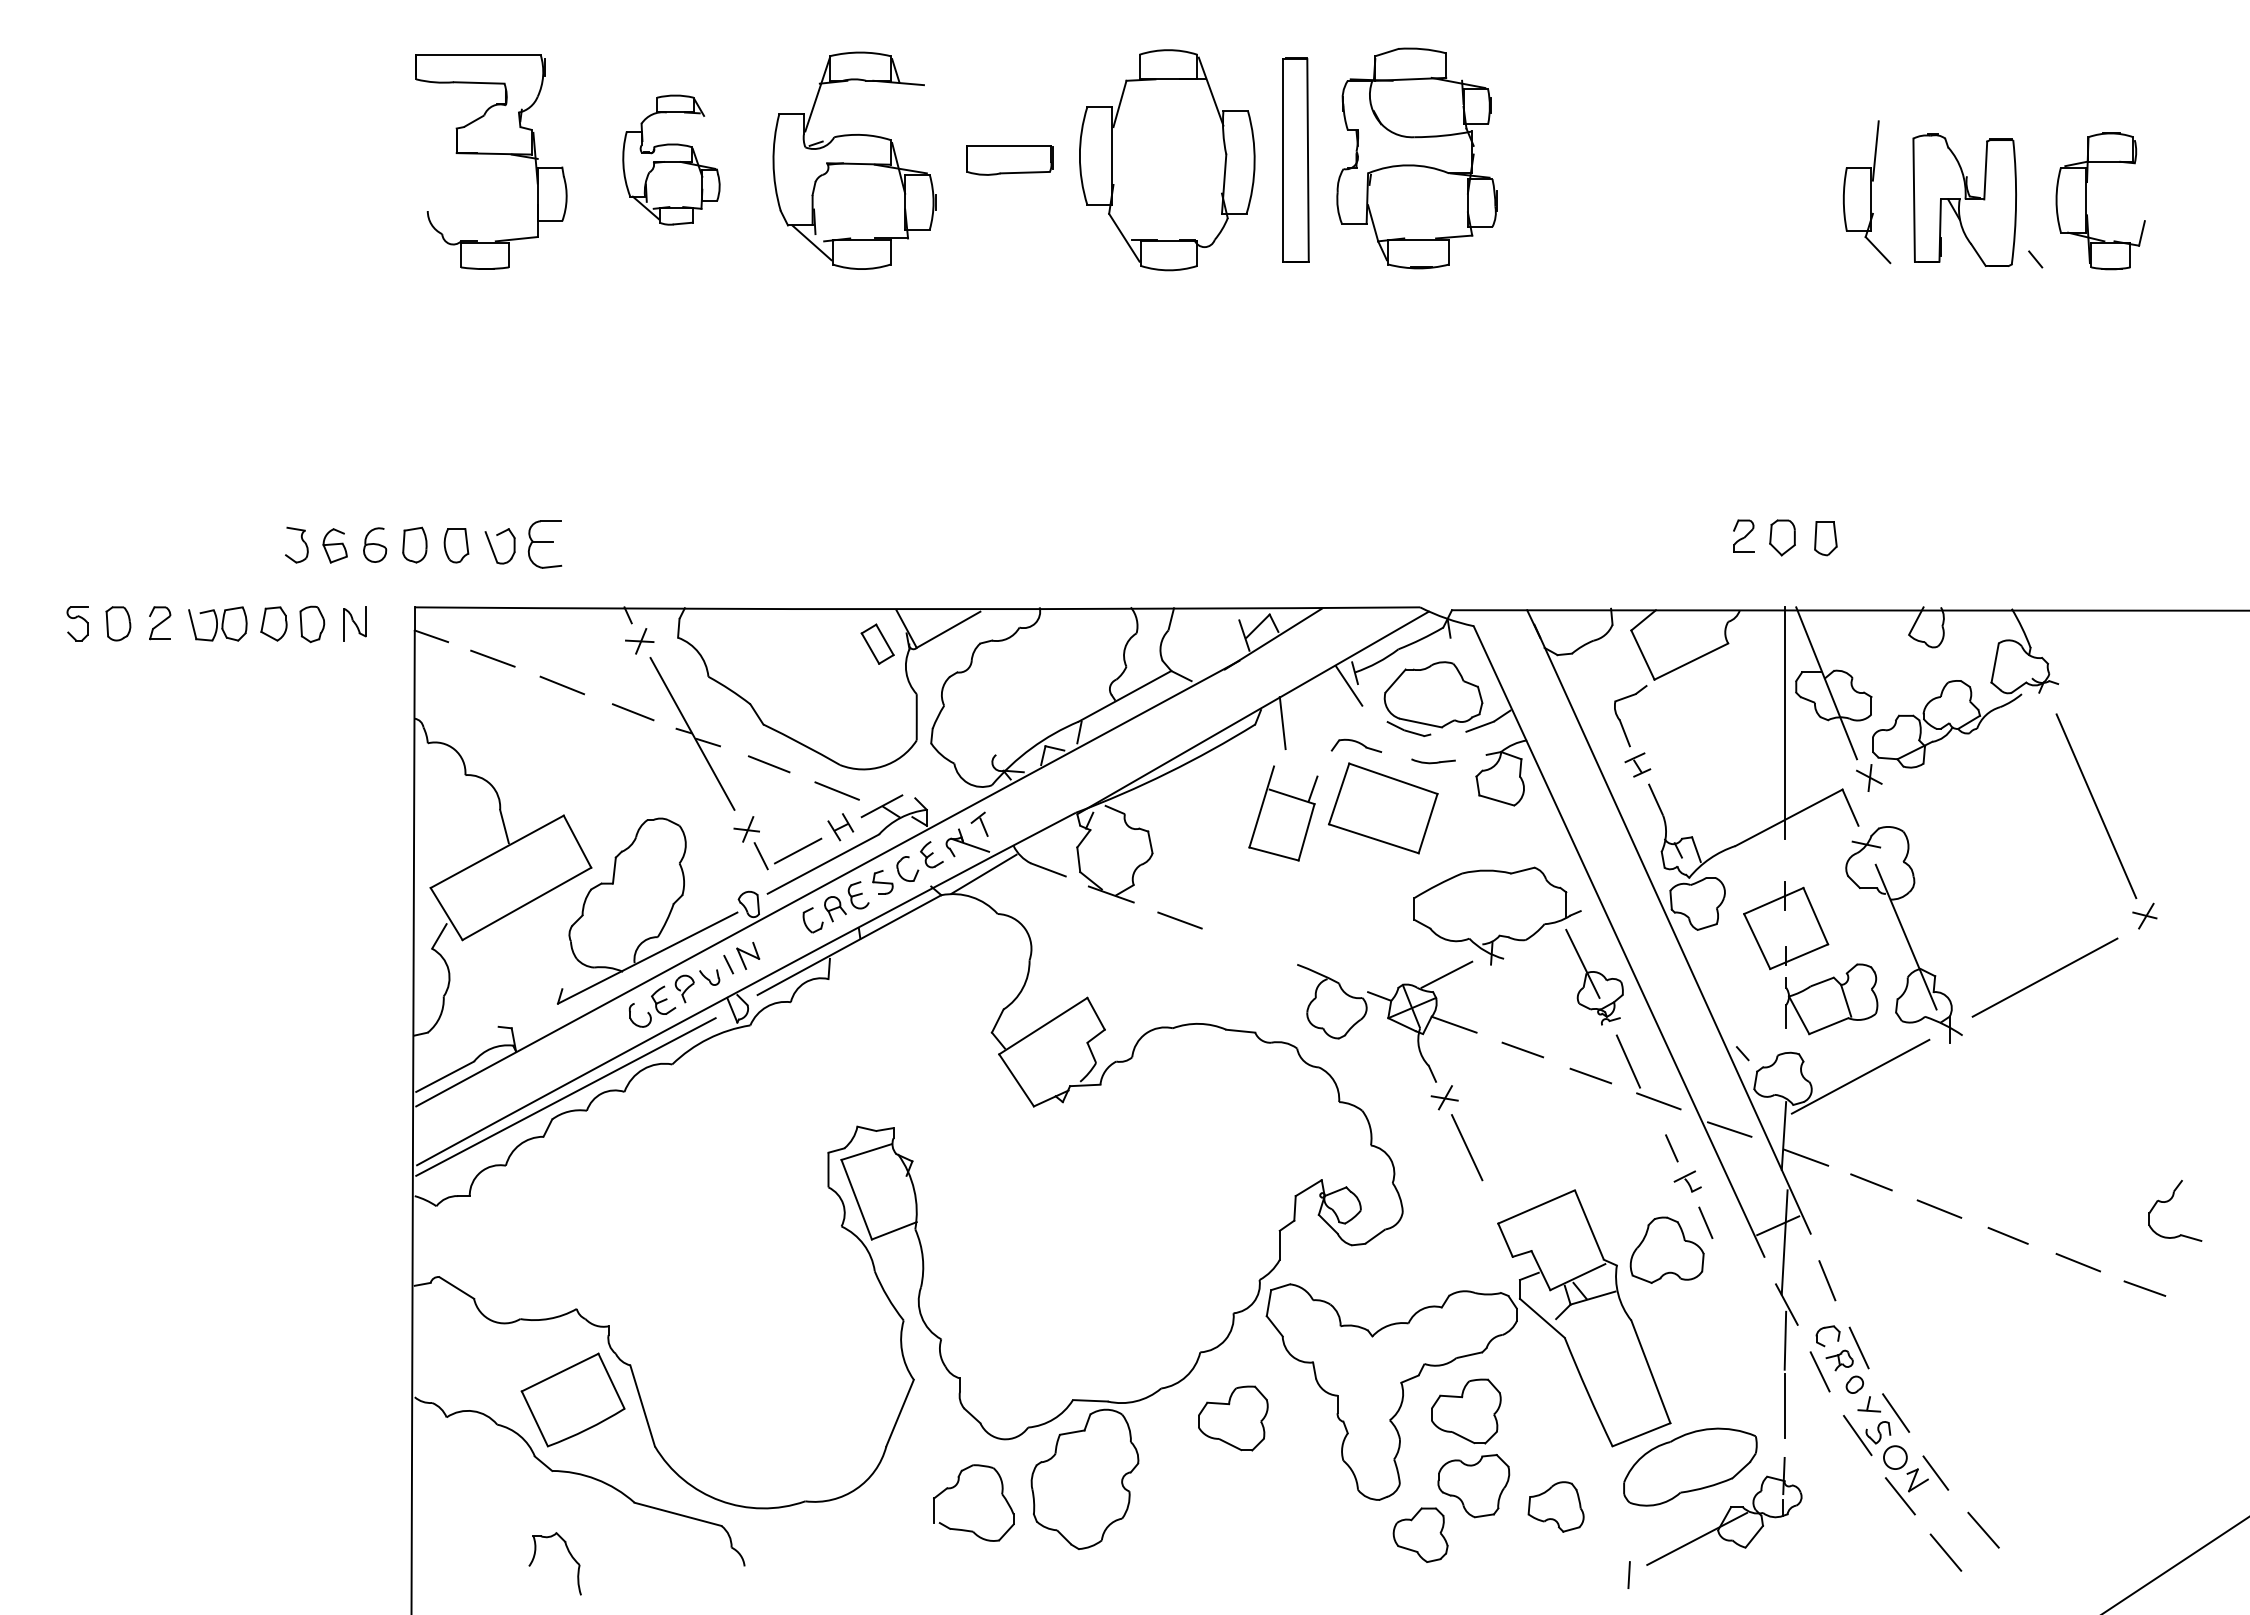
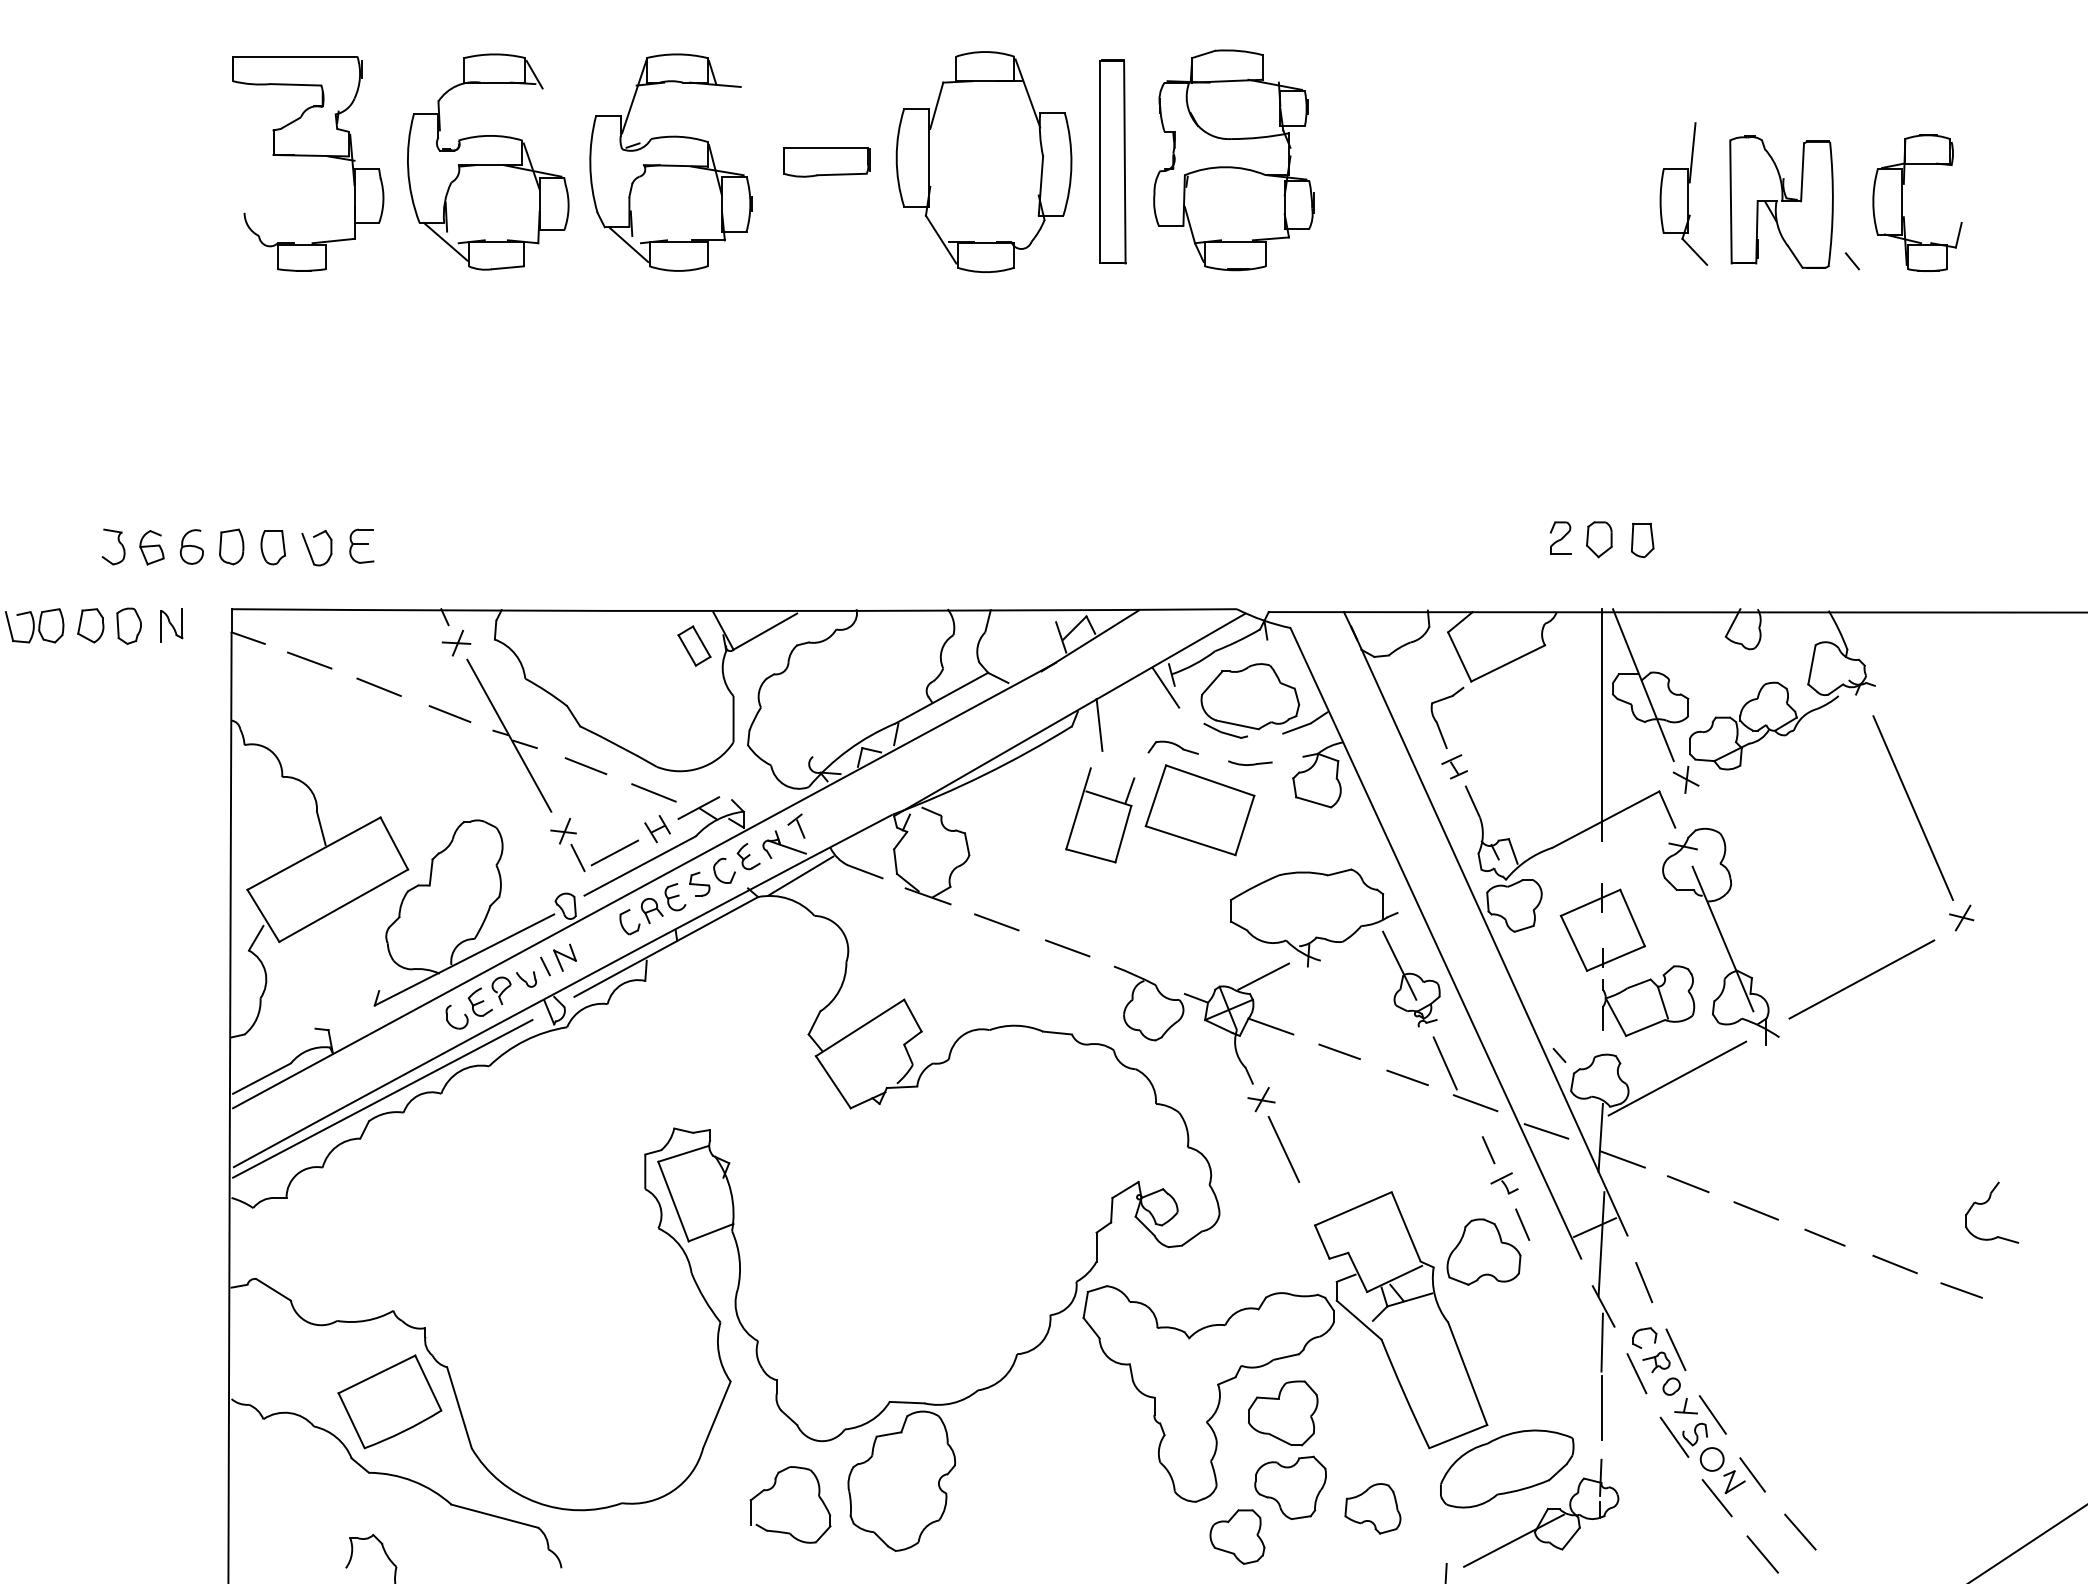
part: (671, 159) -> (488, 161), size x1.67
part: (544, 543) -> (361, 545), size x0.71
line: (1250, 946) -> (1067, 948), added
part: (1233, 1418) -> (1050, 1420), removed

